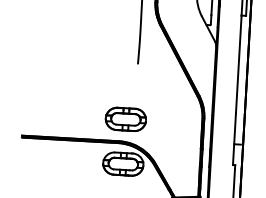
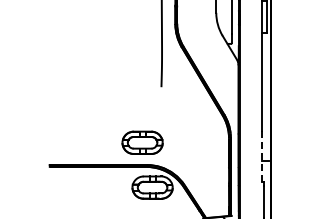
part: (125, 119) -> (142, 142), moved
line: (234, 139) -> (262, 156), solid -> dashed

